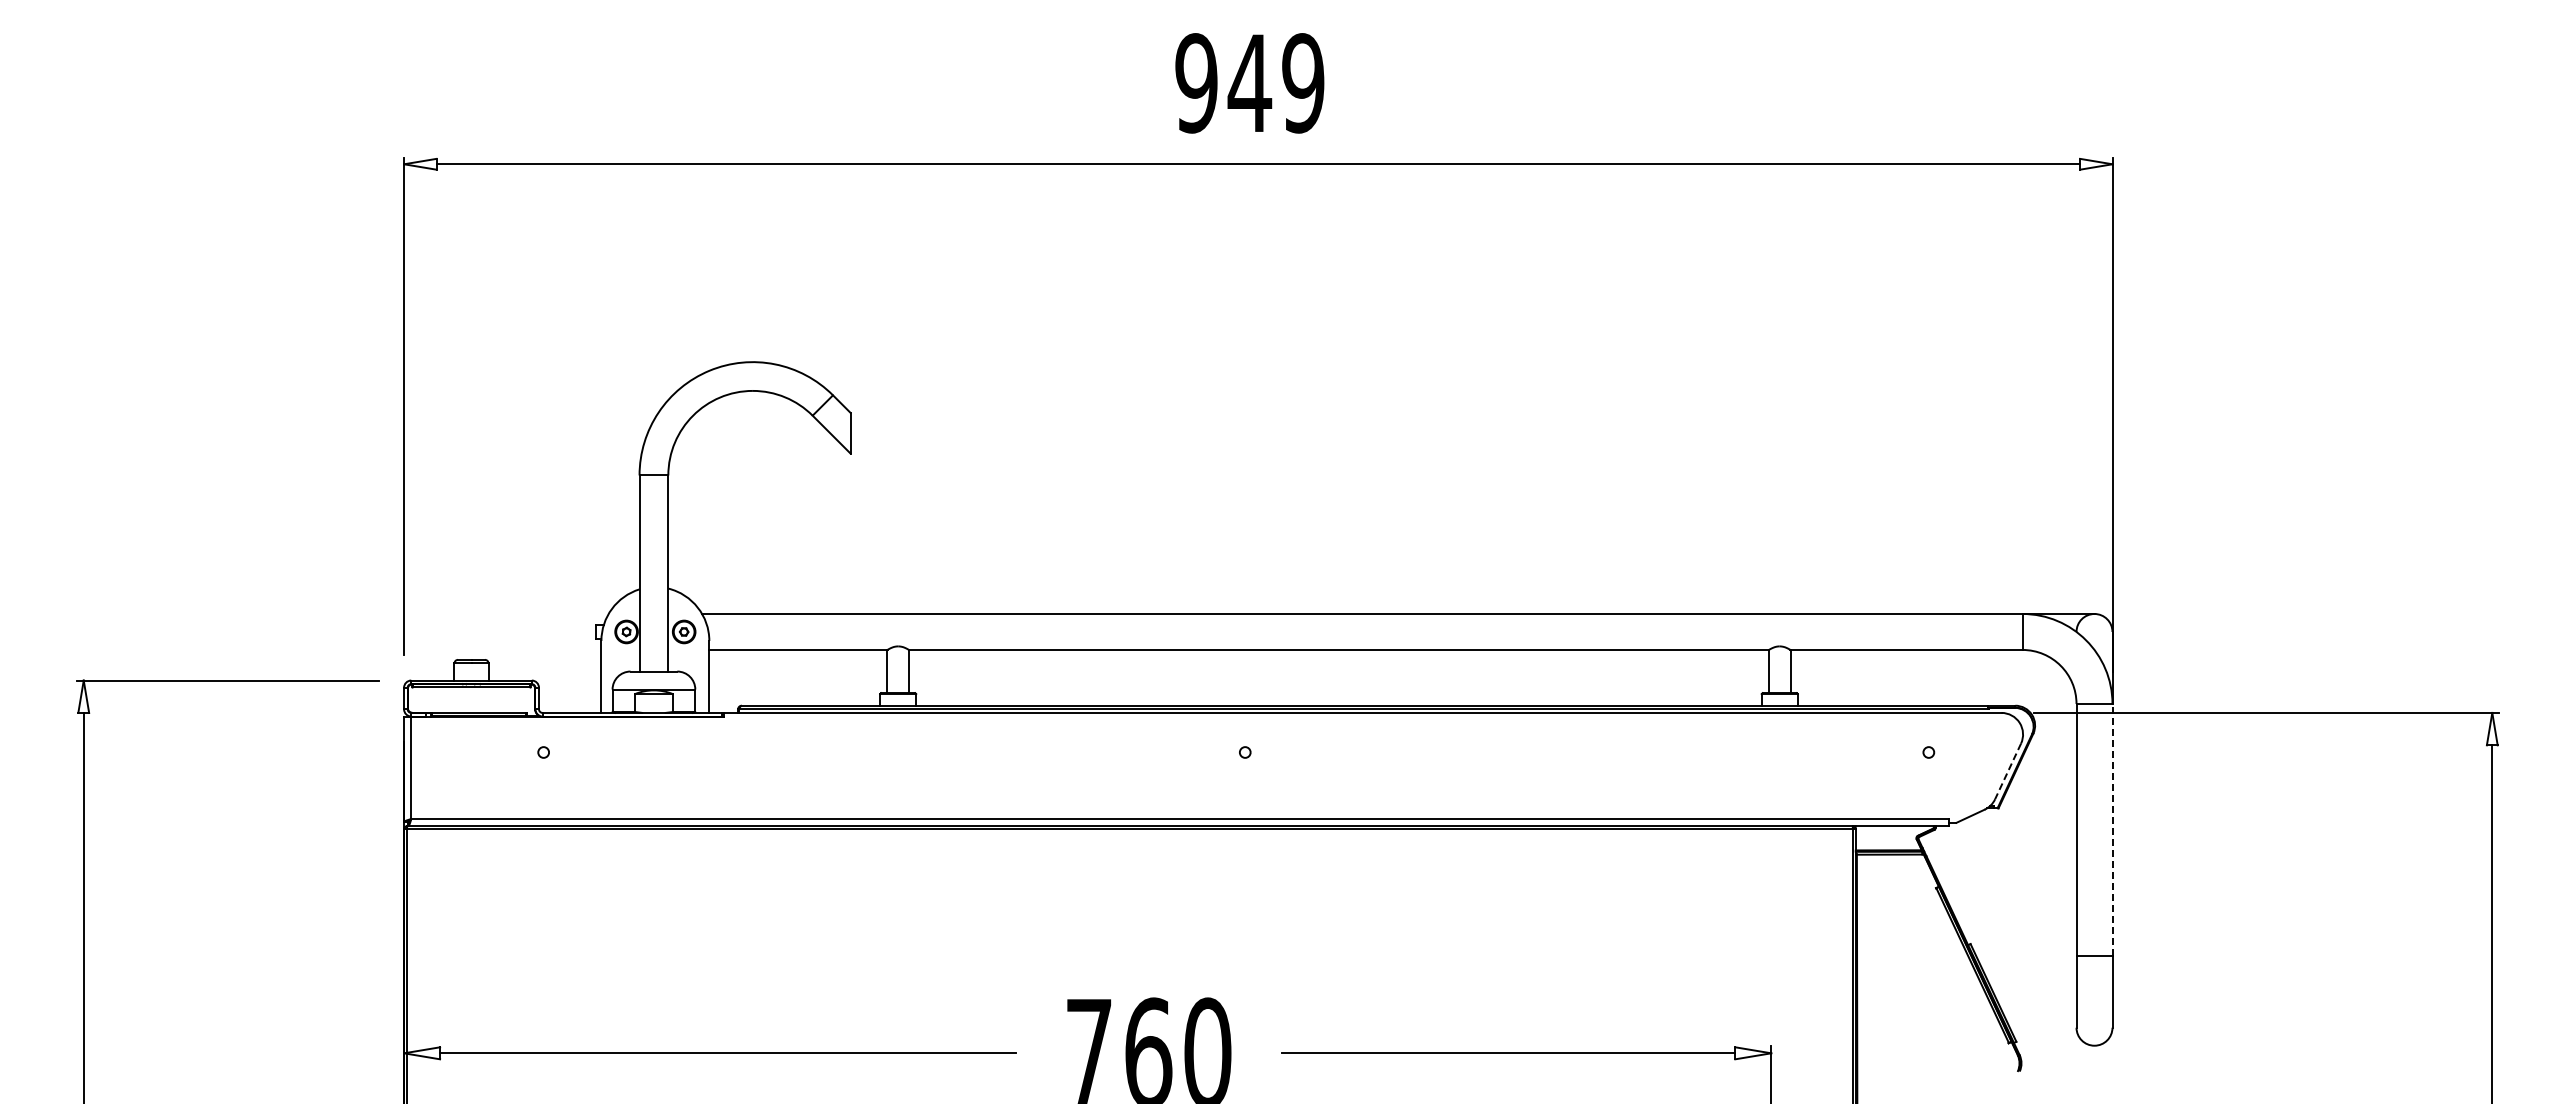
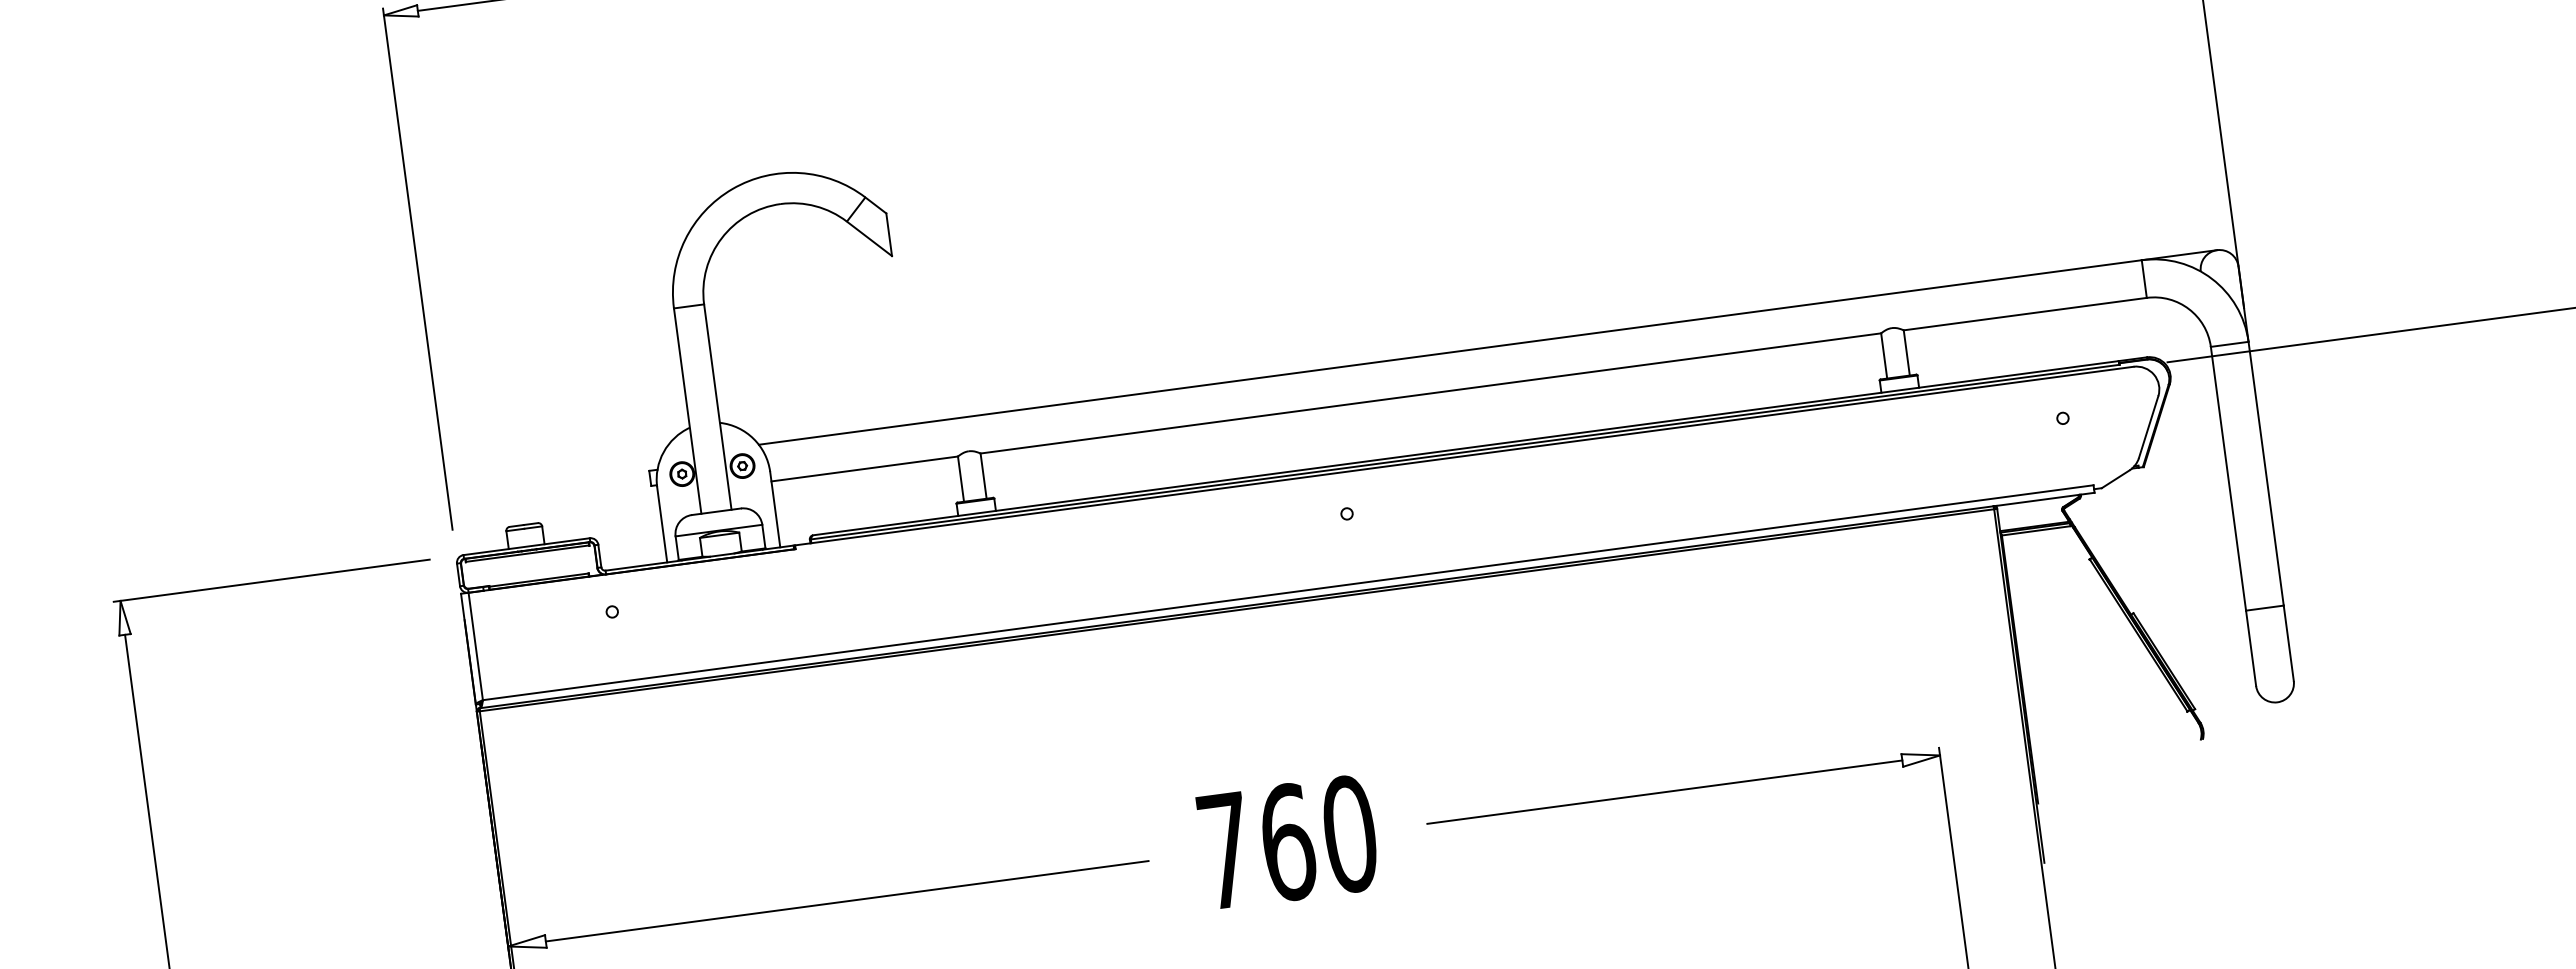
line: (2008, 771) -> (2149, 427), dashed -> solid
line: (2112, 829) -> (2266, 473), dashed -> solid

